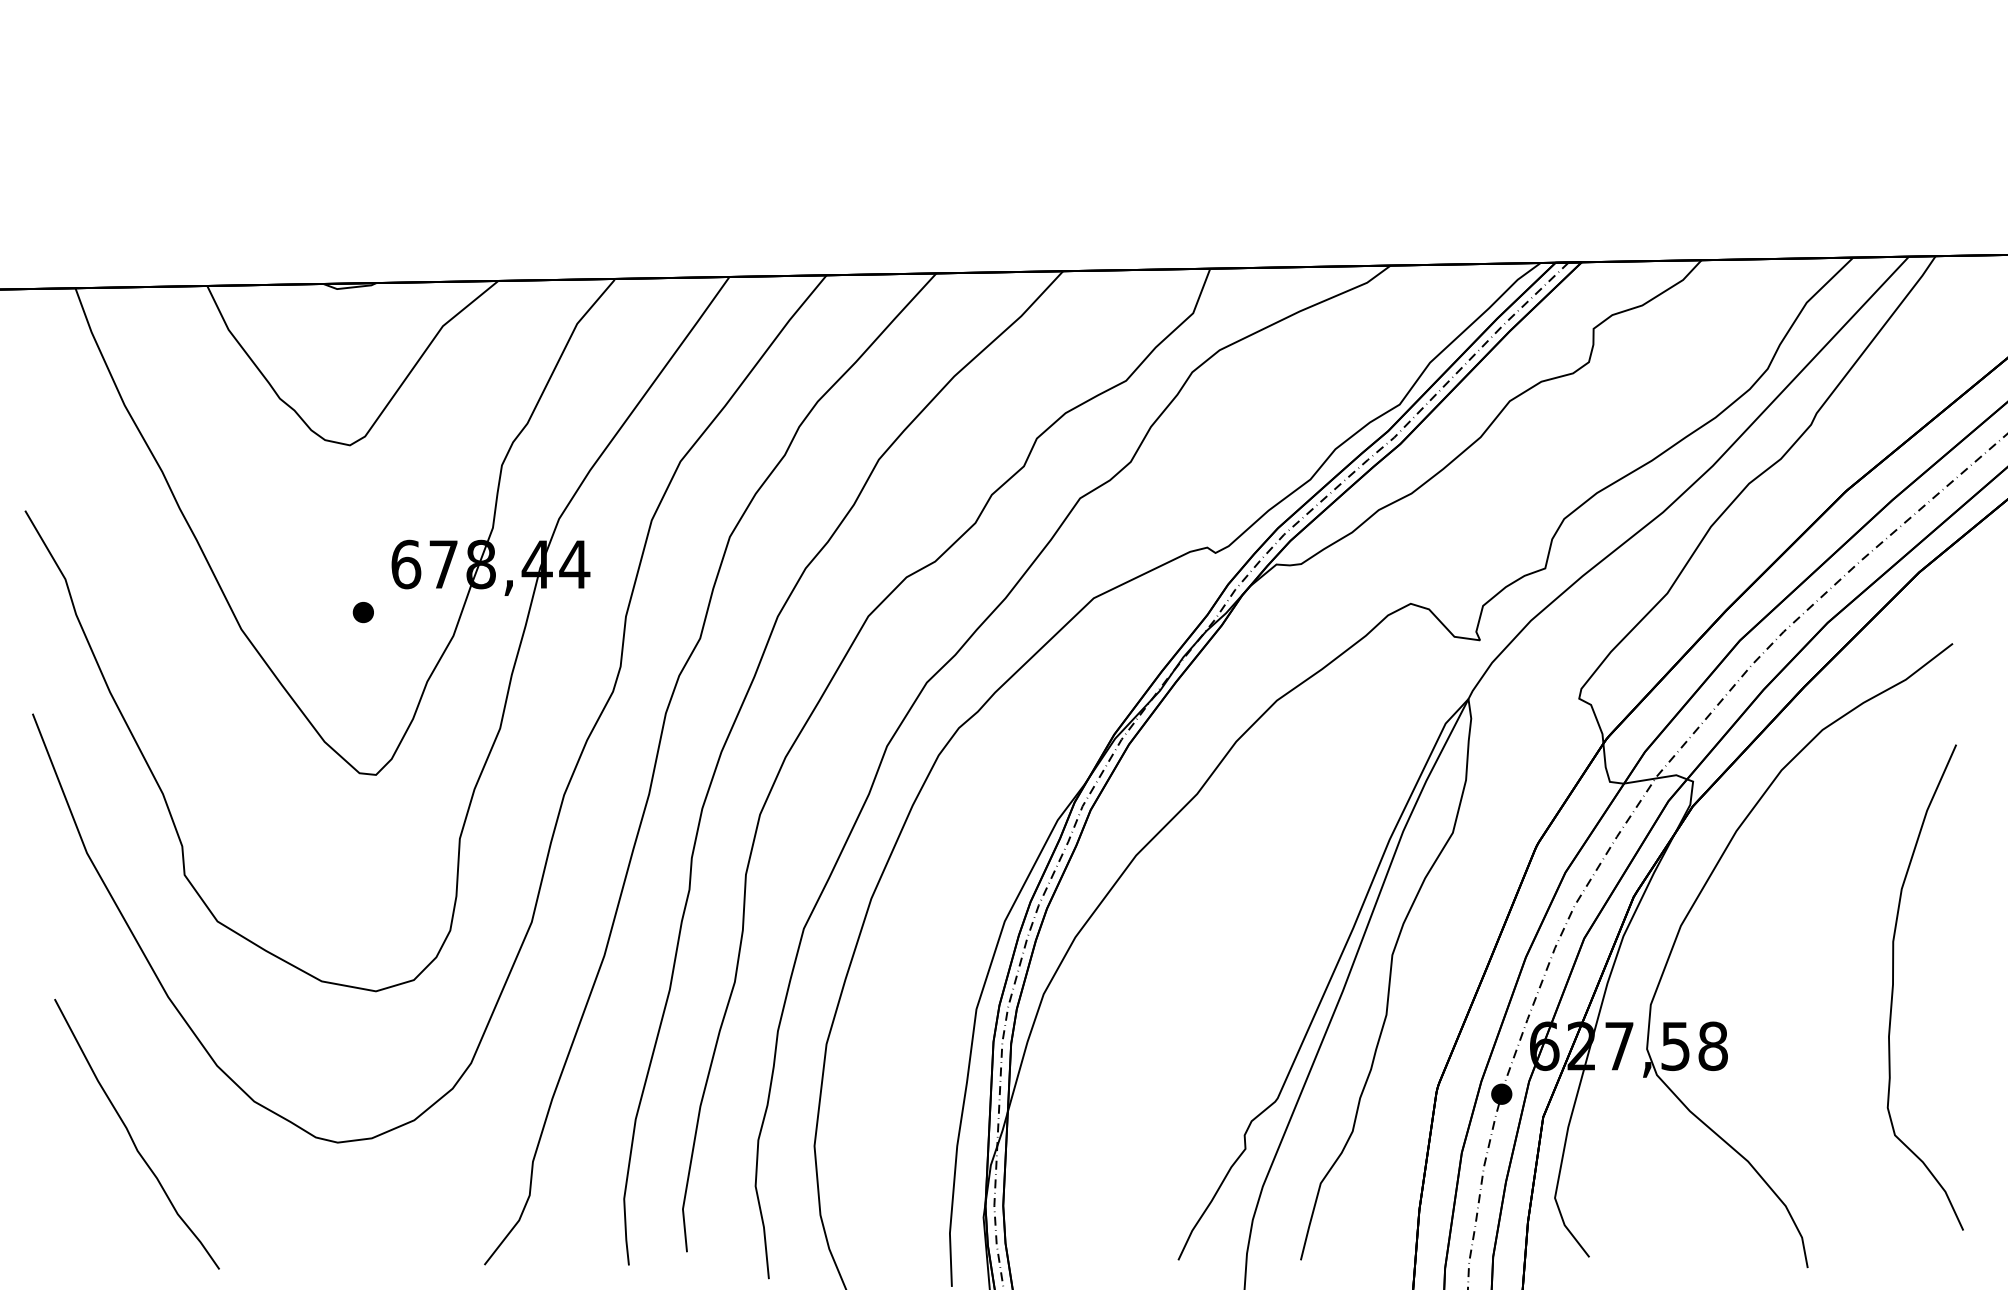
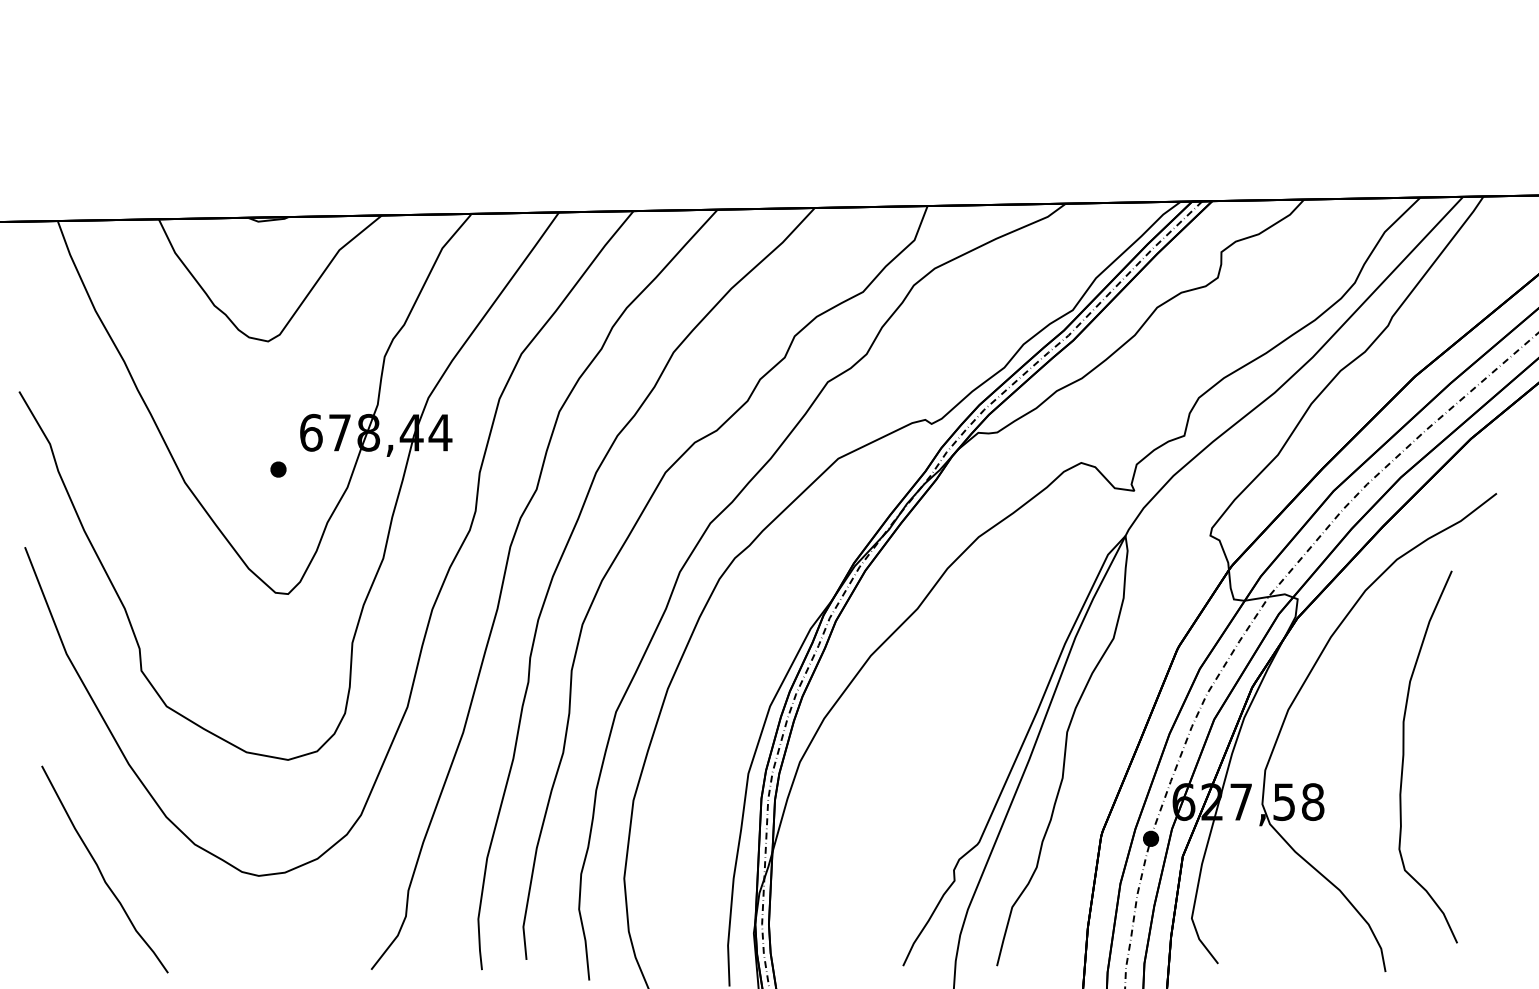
curve: (1893, 987) -> (1403, 757), moved

